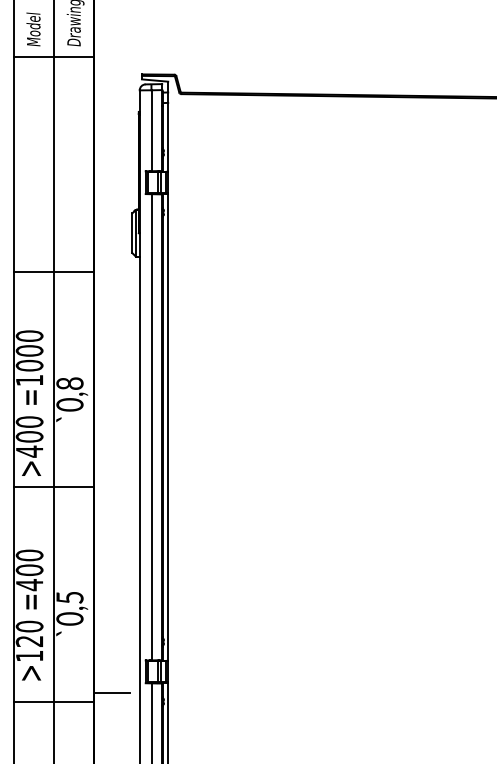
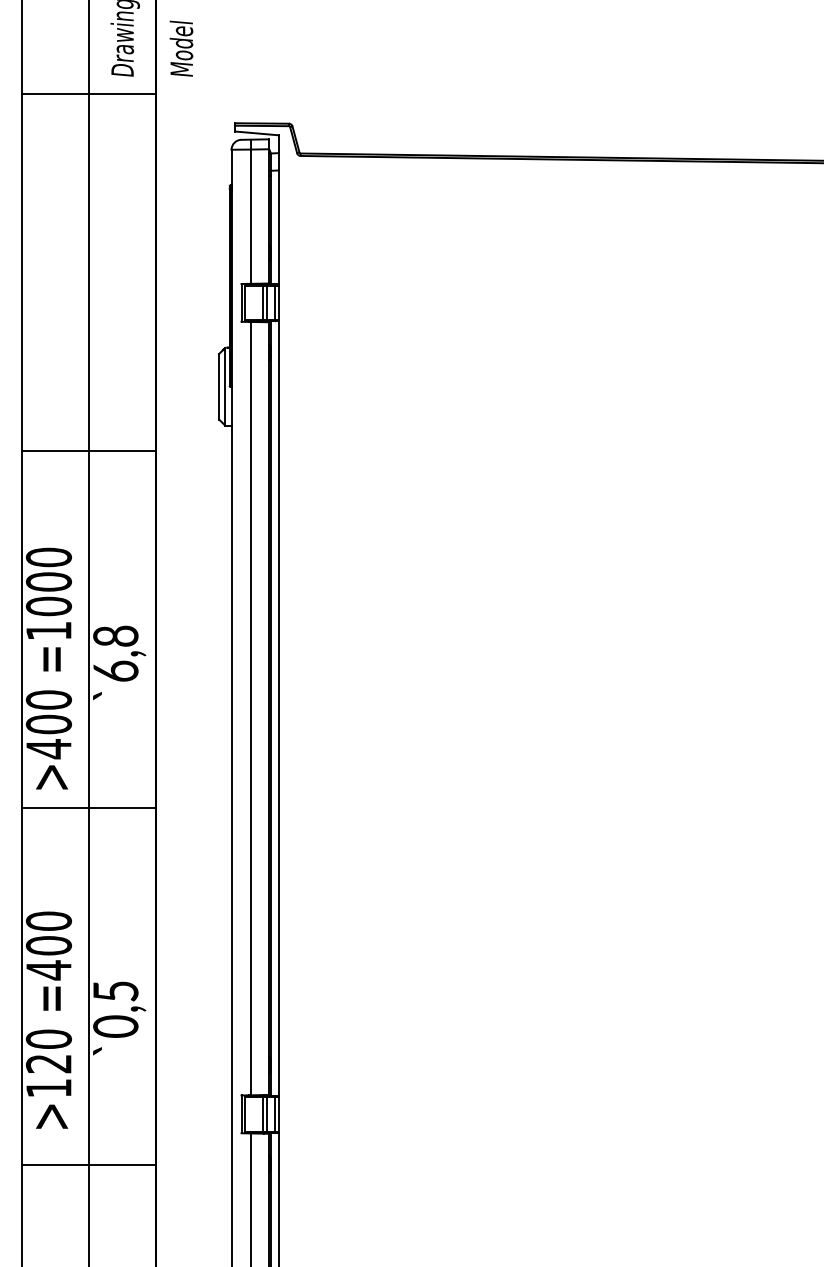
text: (33, 29) -> (181, 48), moved
text: (69, 404) -> (115, 670), 0,8 -> 6,8
line: (112, 693) -> (186, 1150), removed

